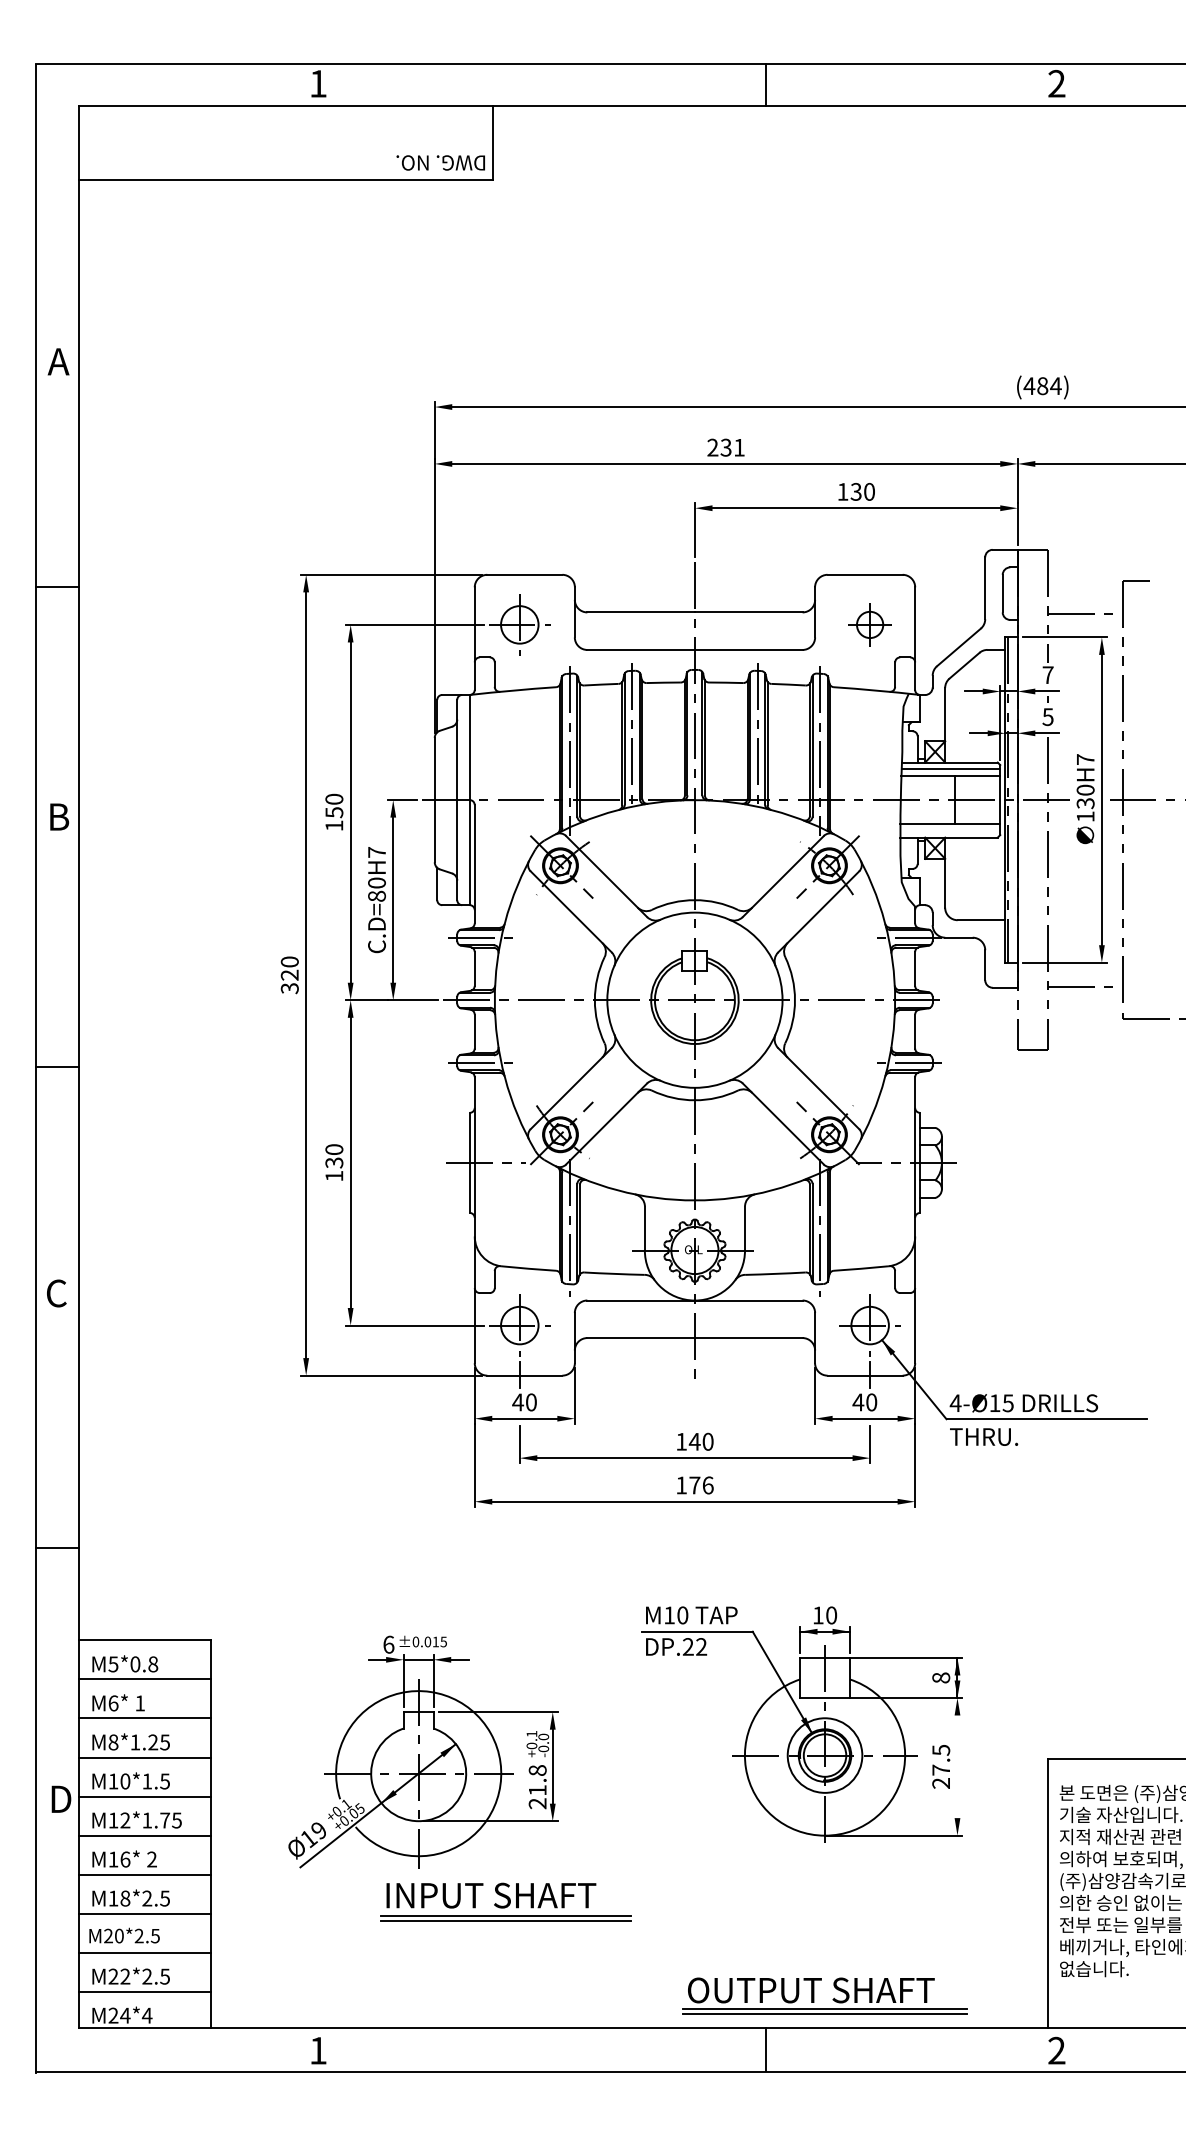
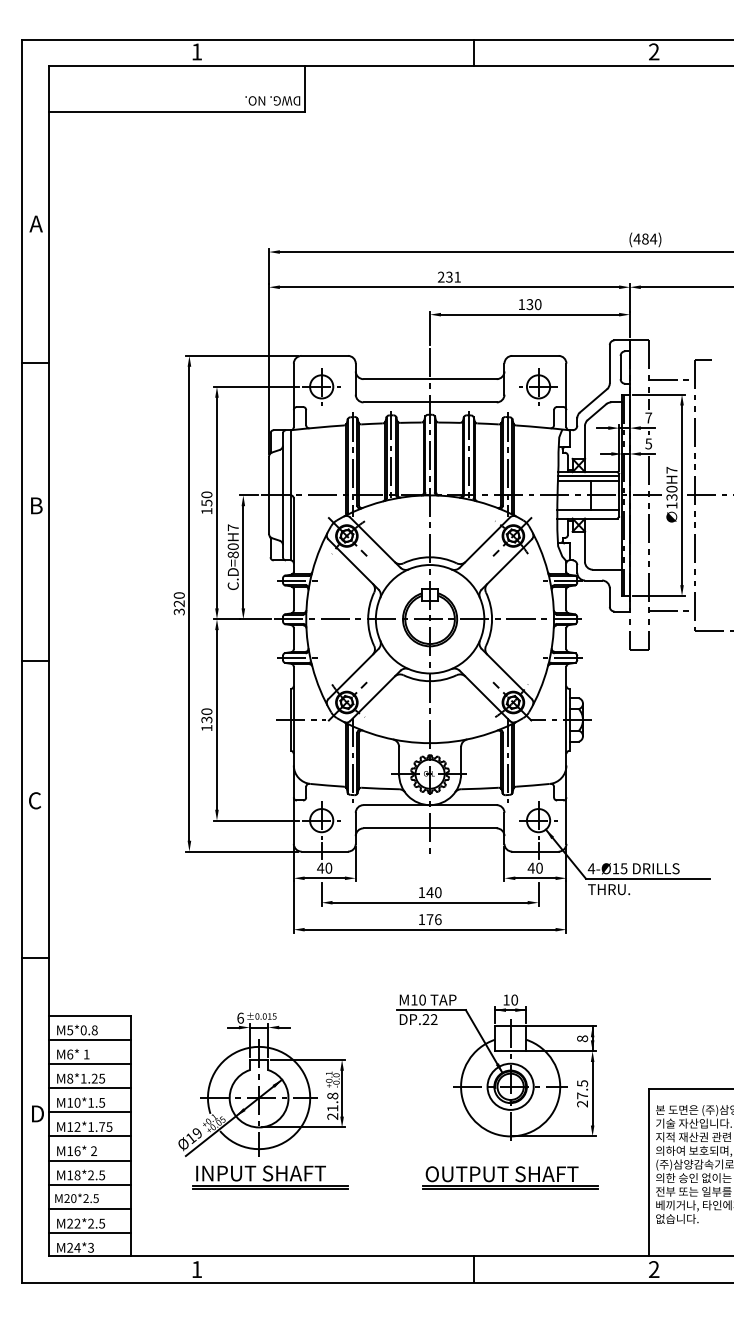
part: (870, 624) -> (538, 386), size x1.43
line: (957, 1766) -> (592, 1093), added
part: (506, 1902) -> (270, 1177), moved
part: (824, 1995) -> (510, 1177), moved
text: (146, 2015) -> (90, 1247), M24*4 -> M24*3

